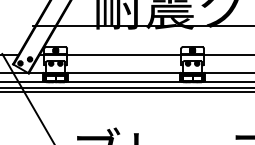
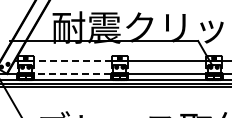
line: (123, 55) -> (72, 61), solid -> dashed
line: (123, 72) -> (72, 73), solid -> dashed

